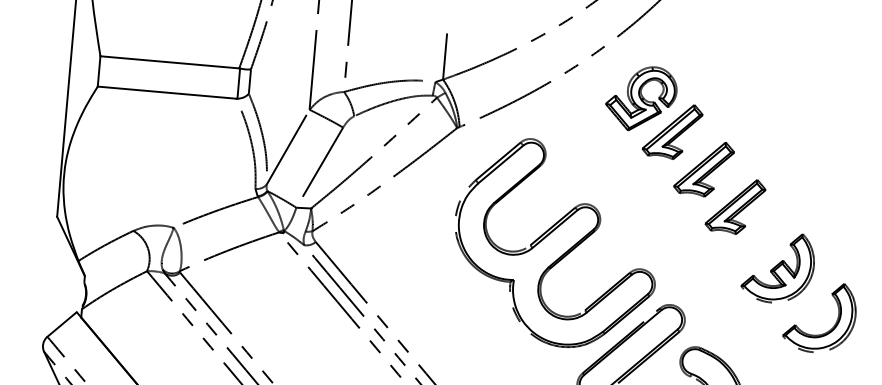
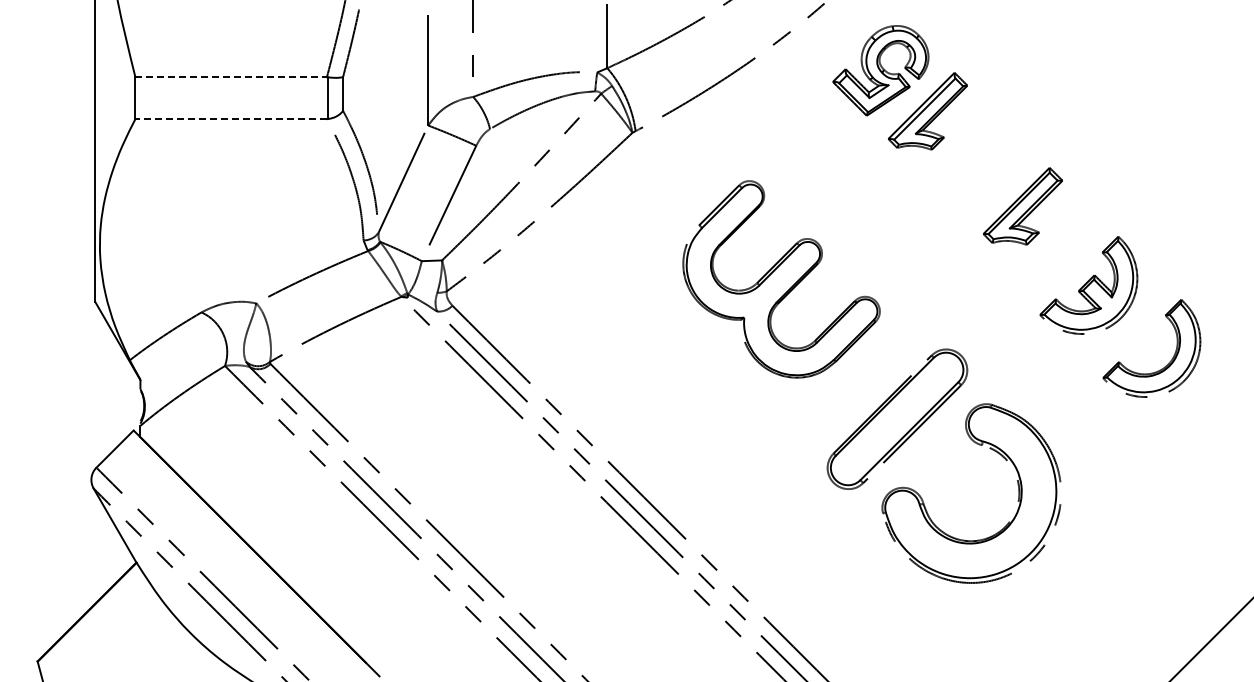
line: (170, 62) -> (231, 77), solid -> dashed
line: (167, 92) -> (231, 119), solid -> dashed
part: (704, 168) -> (975, 158), removed
part: (555, 243) -> (781, 279), size x0.7

